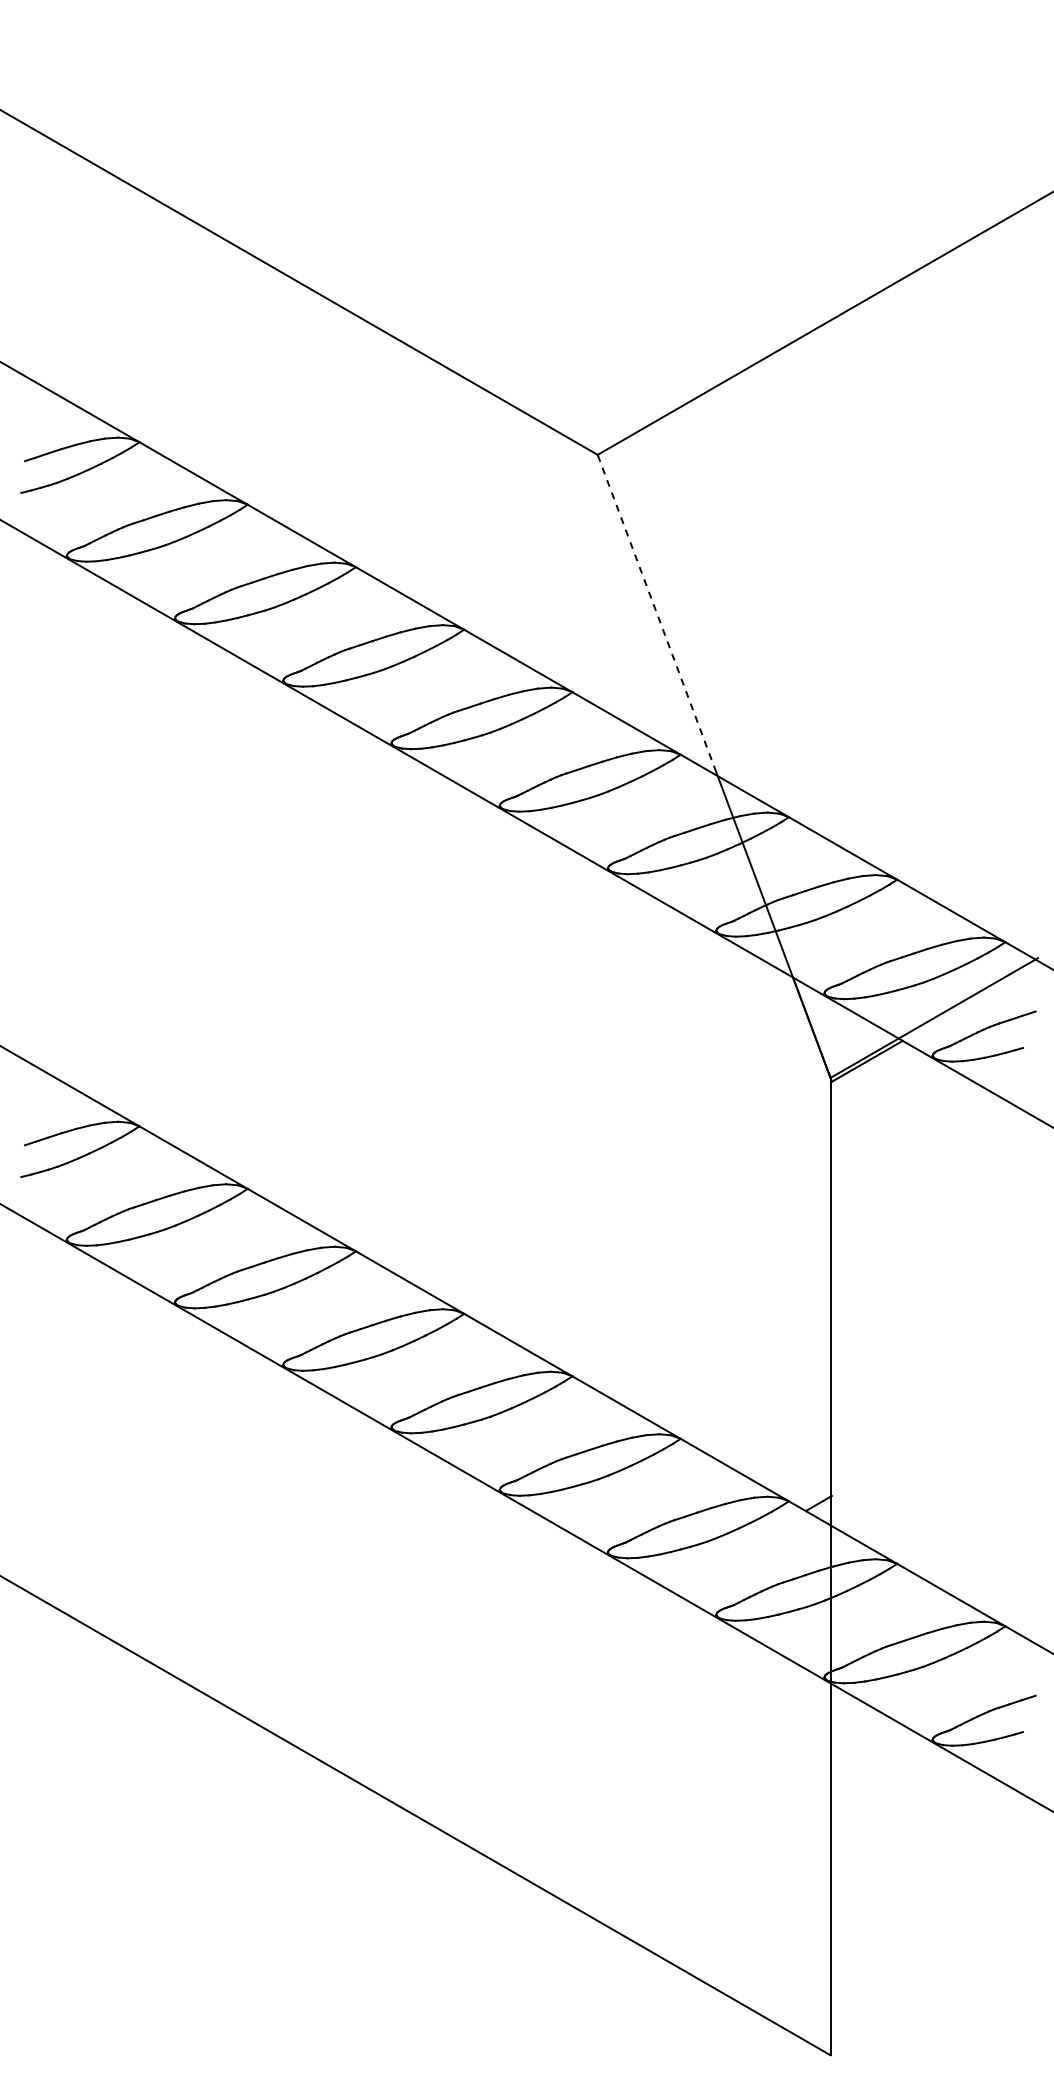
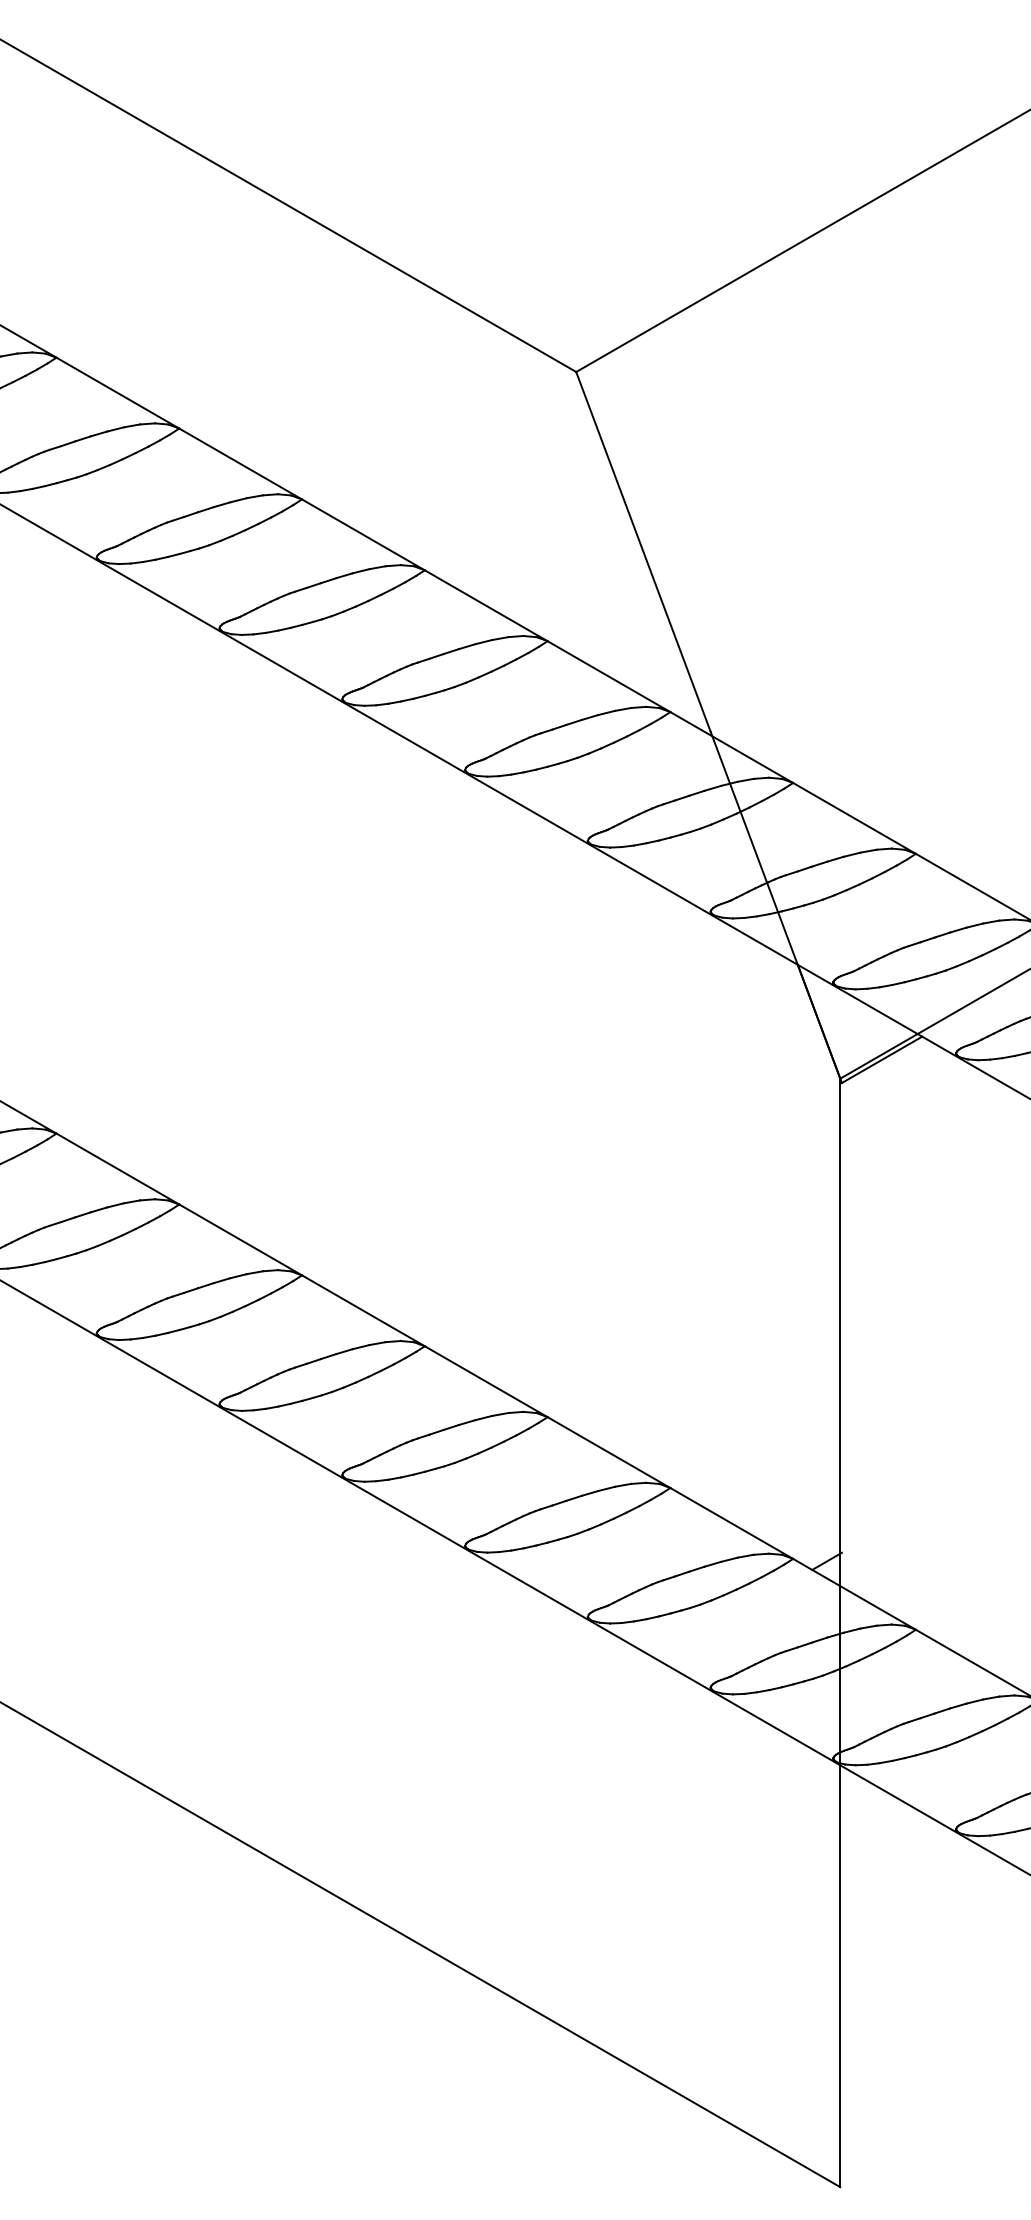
line: (656, 613) -> (642, 551), dashed -> solid

